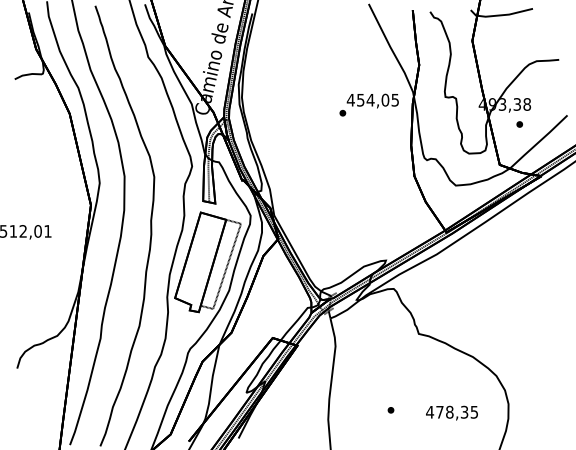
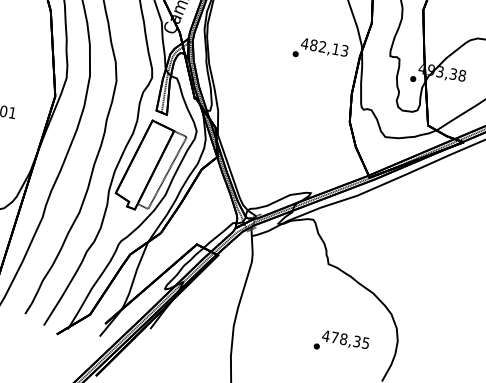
text: (377, 99) -> (328, 47), 454,05 -> 482,13
part: (519, 124) -> (412, 79), moved
part: (390, 410) -> (316, 346), moved

